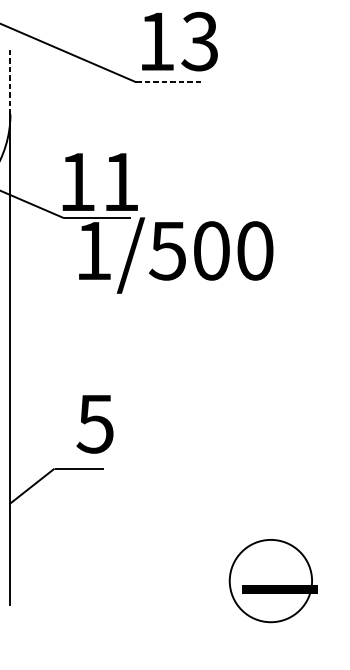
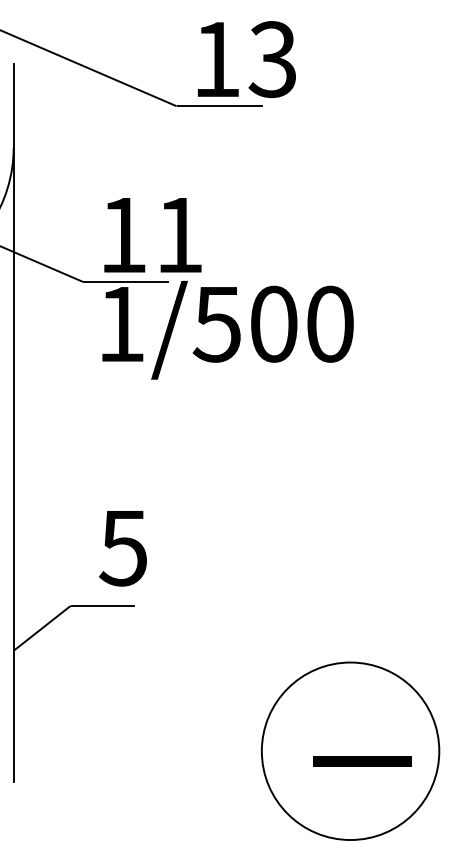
text: (179, 41) -> (246, 59), moved
line: (10, 81) -> (13, 105), dashed -> solid
line: (170, 82) -> (220, 106), dashed -> solid
text: (100, 182) -> (152, 235), moved
circle: (270, 581) -> (350, 751), size x1.67

